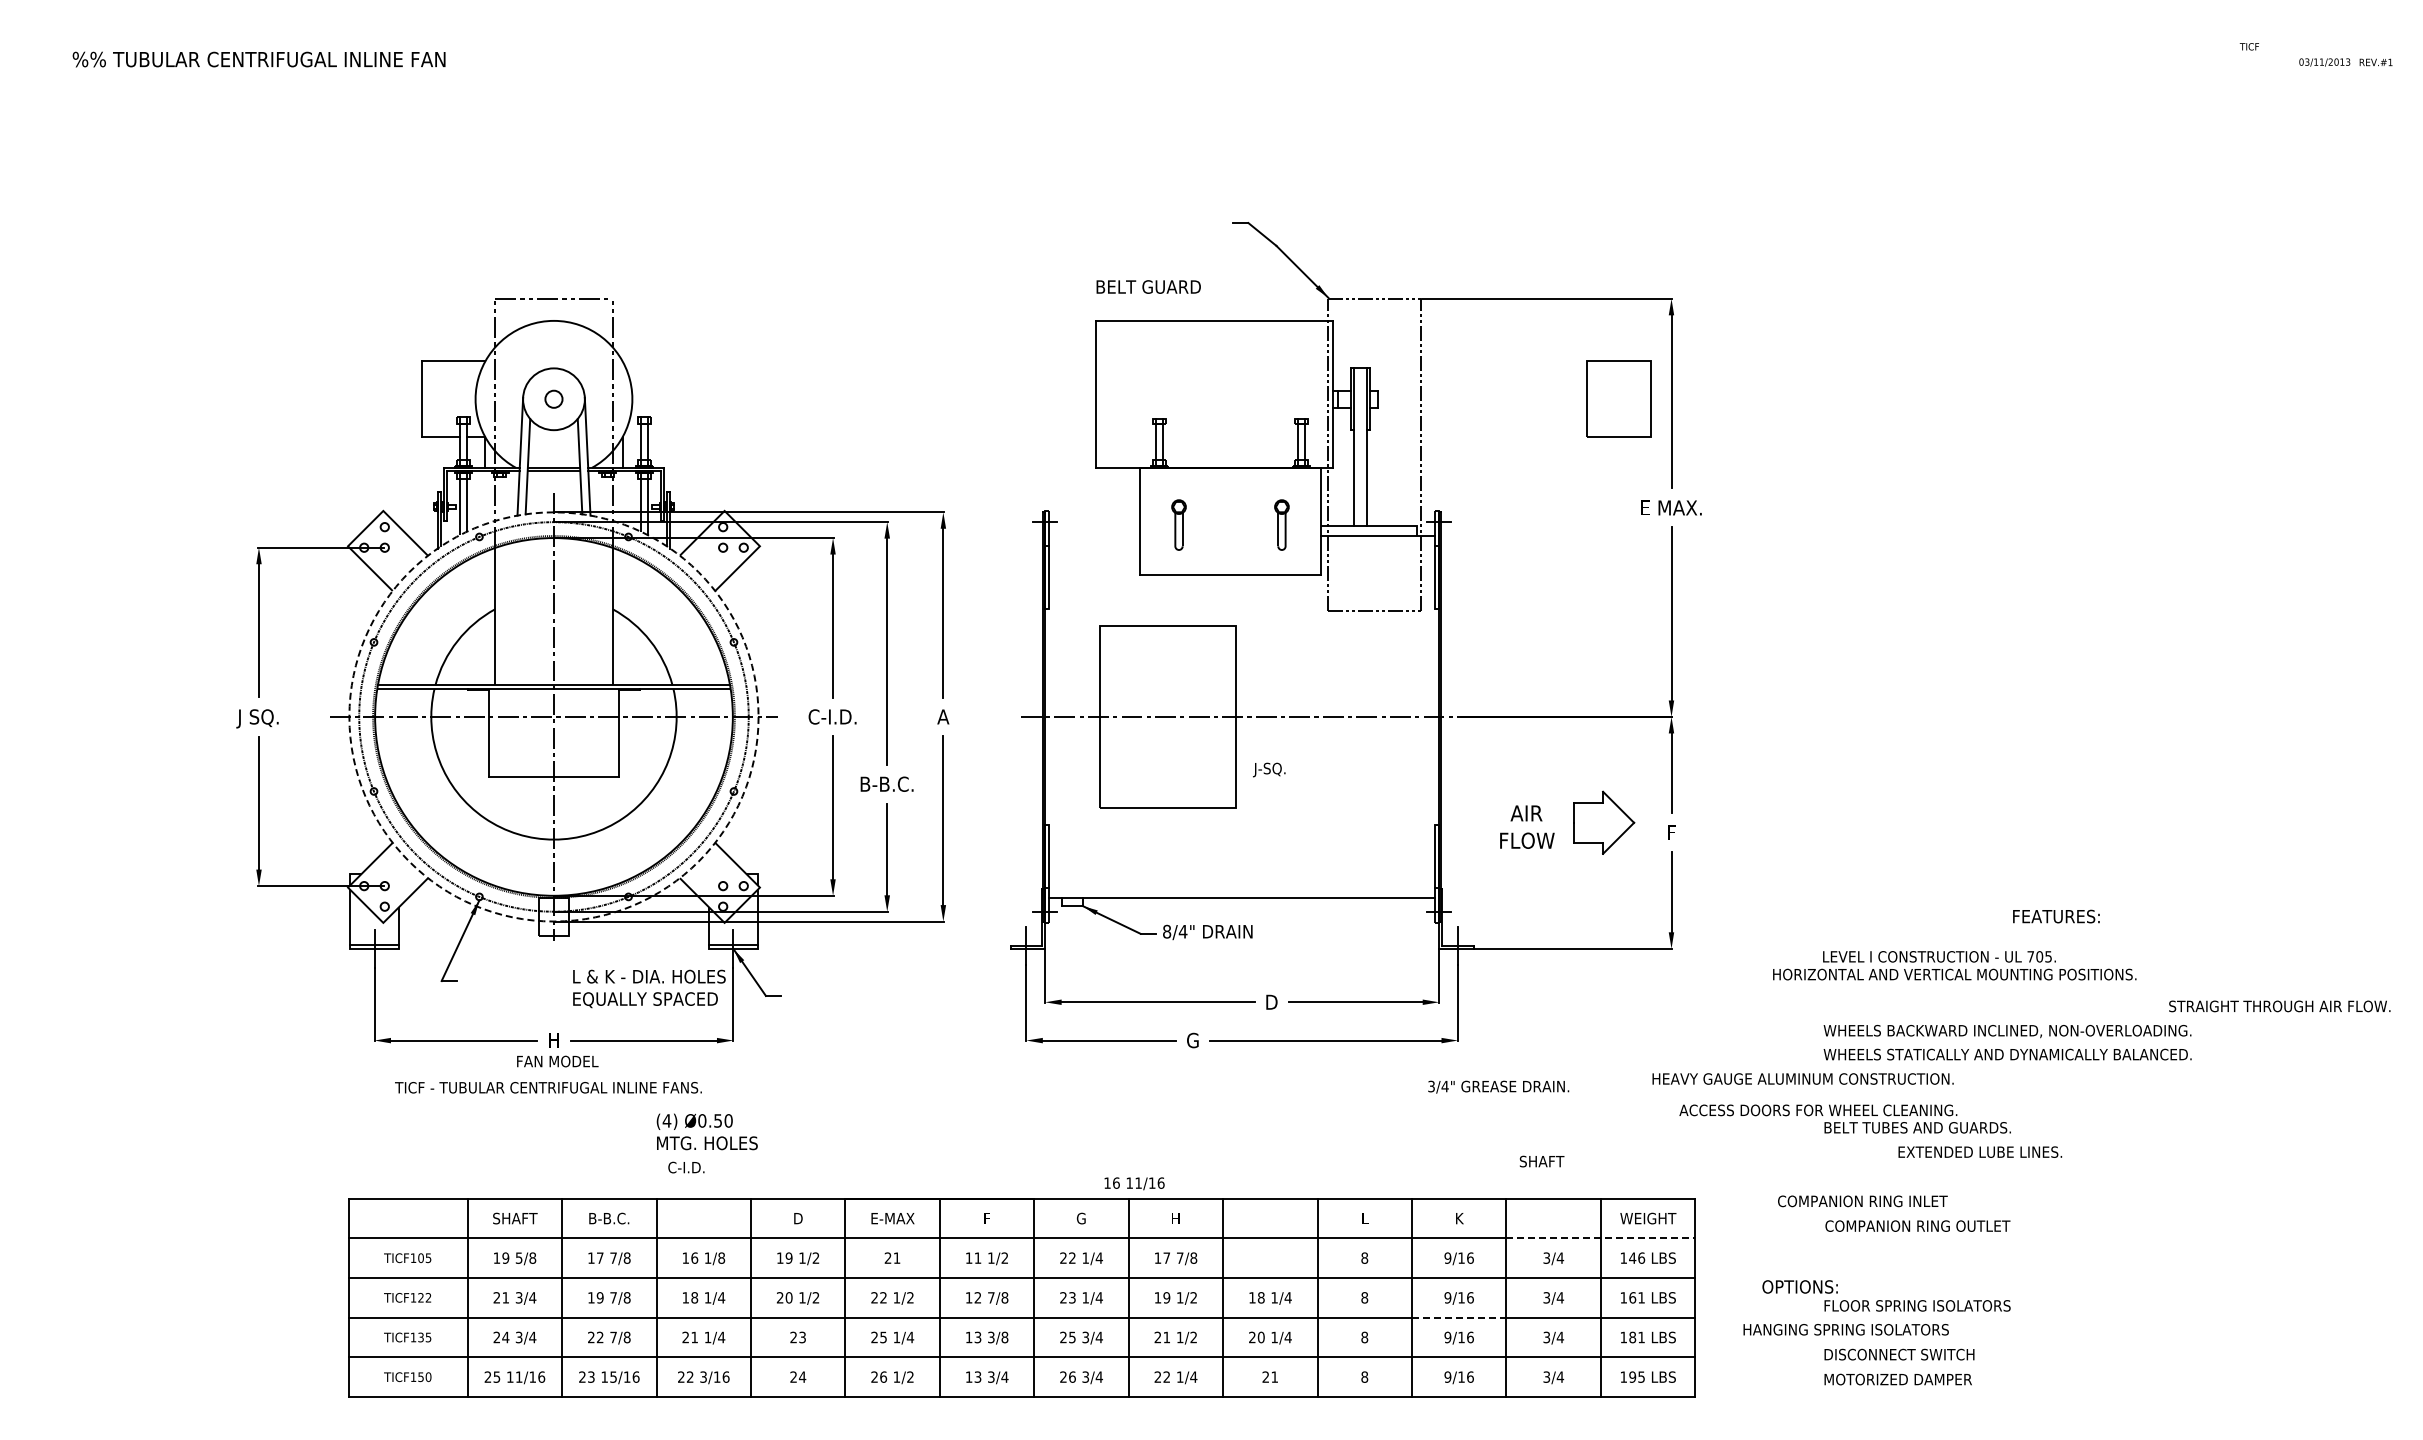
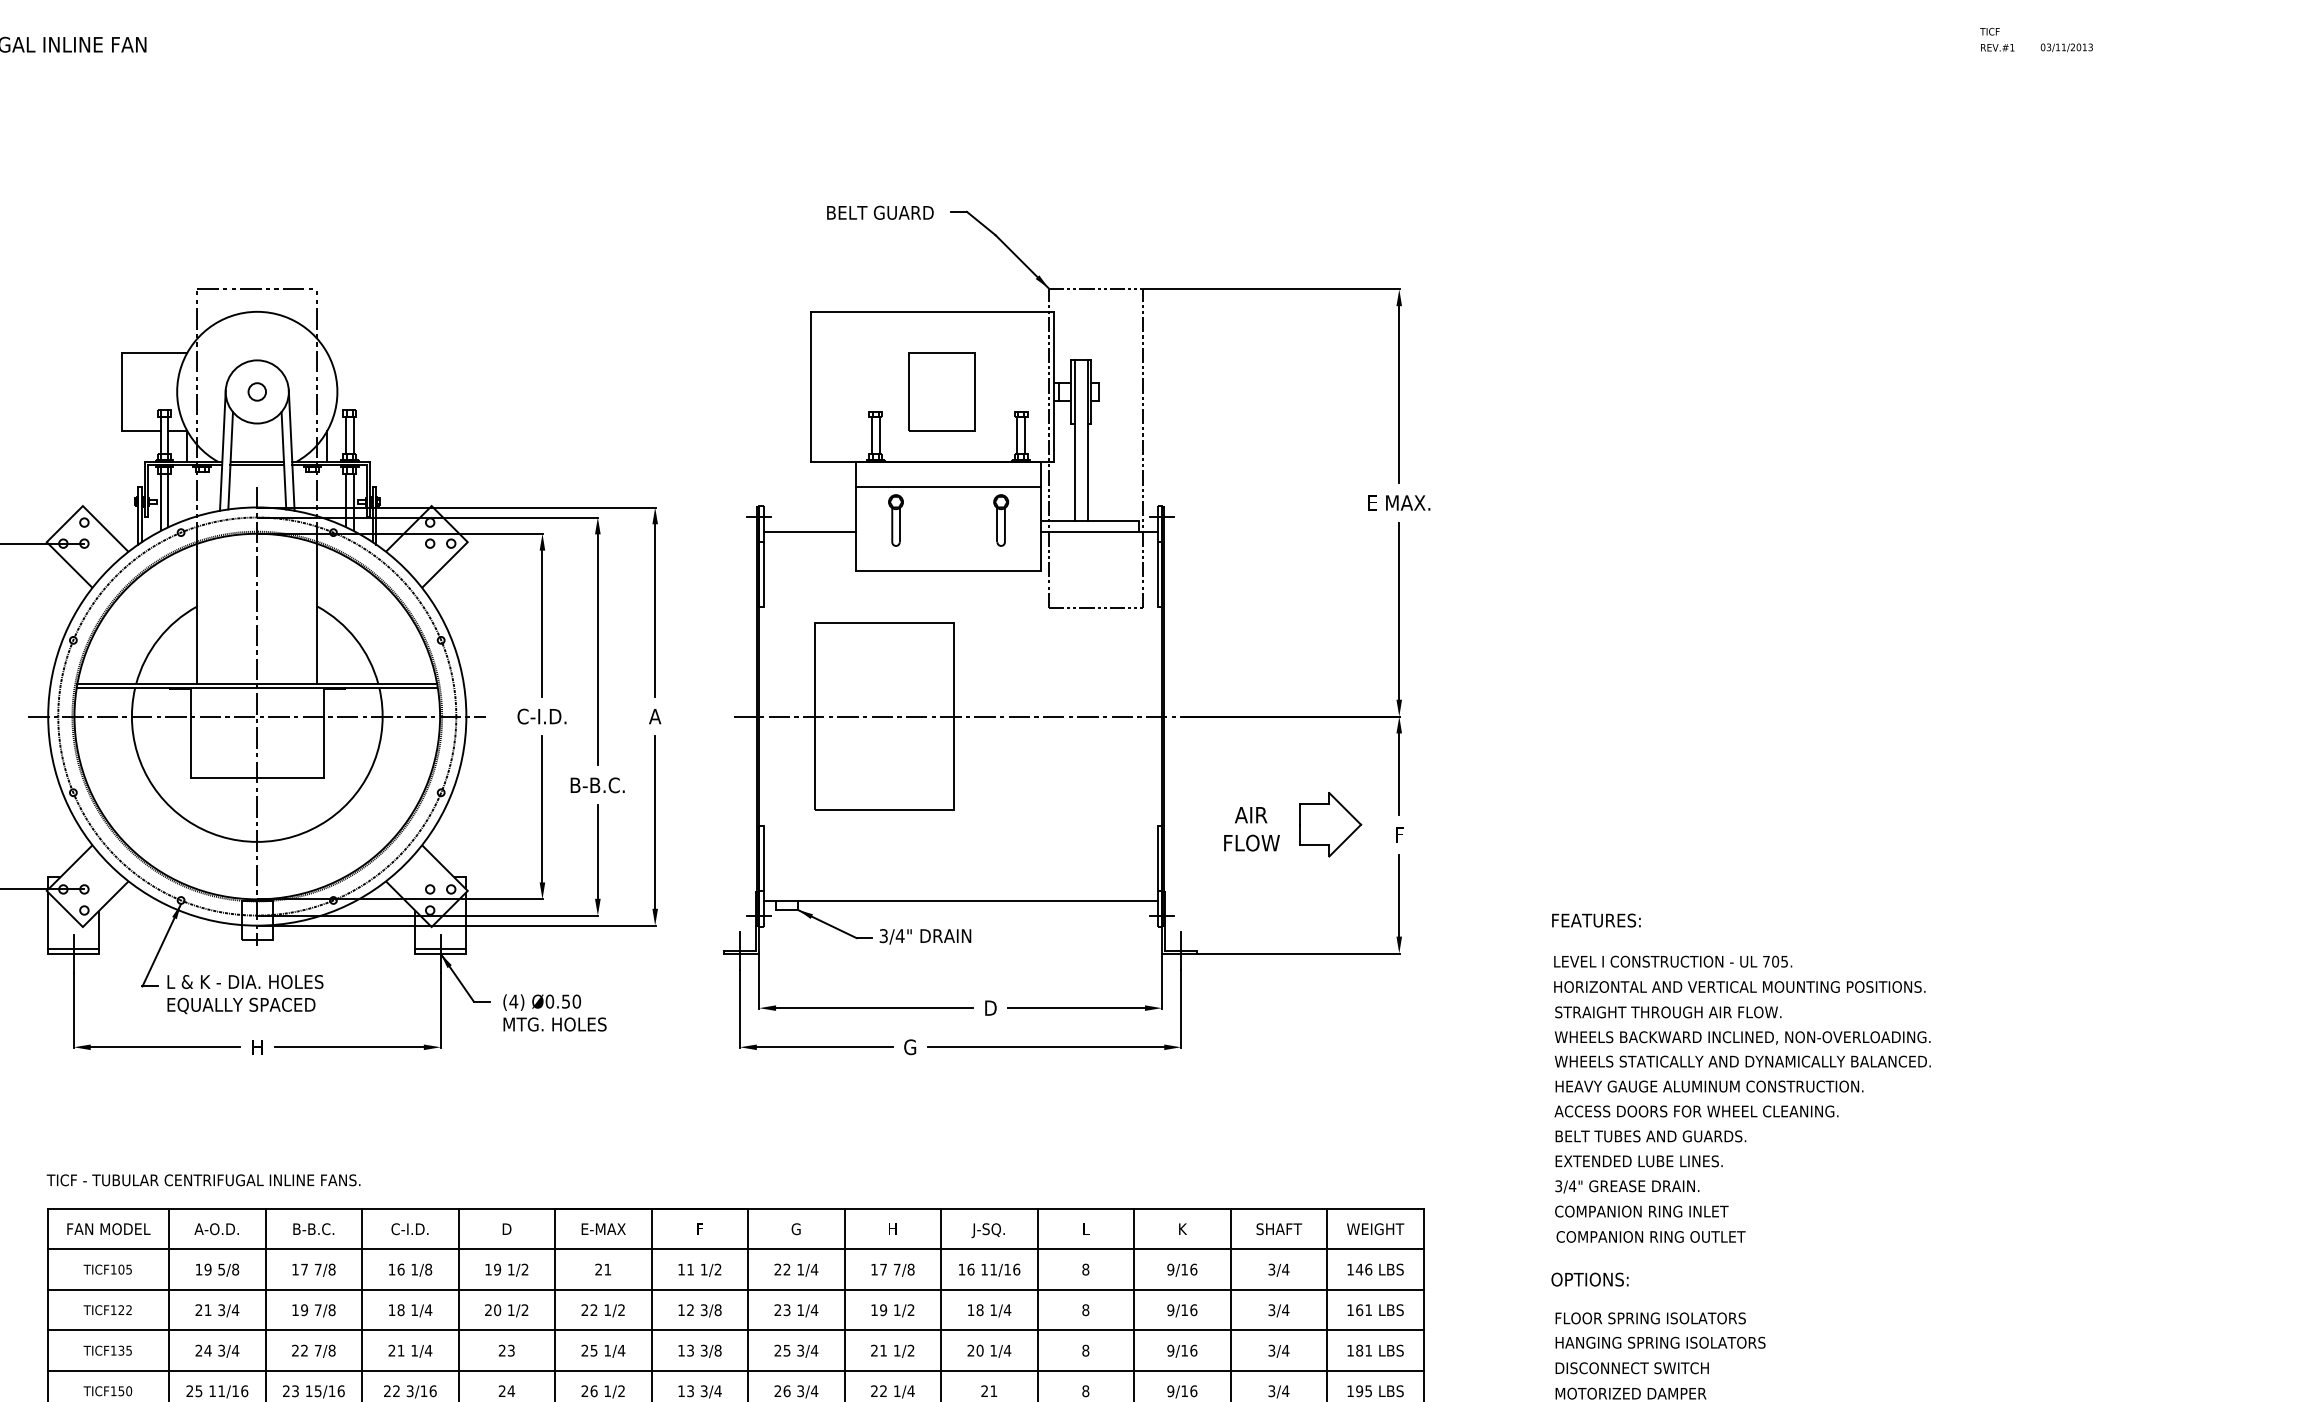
text: (2375, 62) -> (1997, 47), moved
text: (1148, 286) -> (880, 212), moved
part: (1618, 398) -> (941, 391), moved
line: (1230, 492) -> (948, 487), added
line: (1094, 536) -> (809, 532), added
circle: (553, 716) -> (256, 716), dashed -> solid
text: (1269, 769) -> (988, 1230), moved
text: (2056, 916) -> (1596, 920), moved
text: (1167, 931) -> (884, 935), 8/4" -> 3/4"
text: (1954, 974) -> (1739, 986), moved
text: (649, 988) -> (245, 994), moved
text: (2279, 1006) -> (1668, 1012), moved
text: (557, 1061) -> (108, 1229), moved
text: (1802, 1078) -> (1708, 1086), moved
text: (1498, 1086) -> (1627, 1186), moved
text: (548, 1087) -> (203, 1180), moved
text: (1818, 1110) -> (1696, 1111), moved
text: (706, 1131) -> (554, 1012), moved
text: (1980, 1151) -> (1639, 1160), moved
text: (1541, 1161) -> (1278, 1229), moved
text: (686, 1167) -> (410, 1229), moved
text: (1134, 1183) -> (989, 1269), moved
text: (1862, 1201) -> (1641, 1211), moved
text: (514, 1218) -> (216, 1229), SHAFT -> A-O.D.
line: (1601, 1238) -> (1327, 1249), dashed -> solid
text: (1799, 1286) -> (1589, 1279), moved
text: (991, 1297) -> (704, 1309), 7/8 -> 3/8
line: (1459, 1317) -> (1182, 1330), dashed -> solid
text: (1845, 1329) -> (1659, 1342), moved

